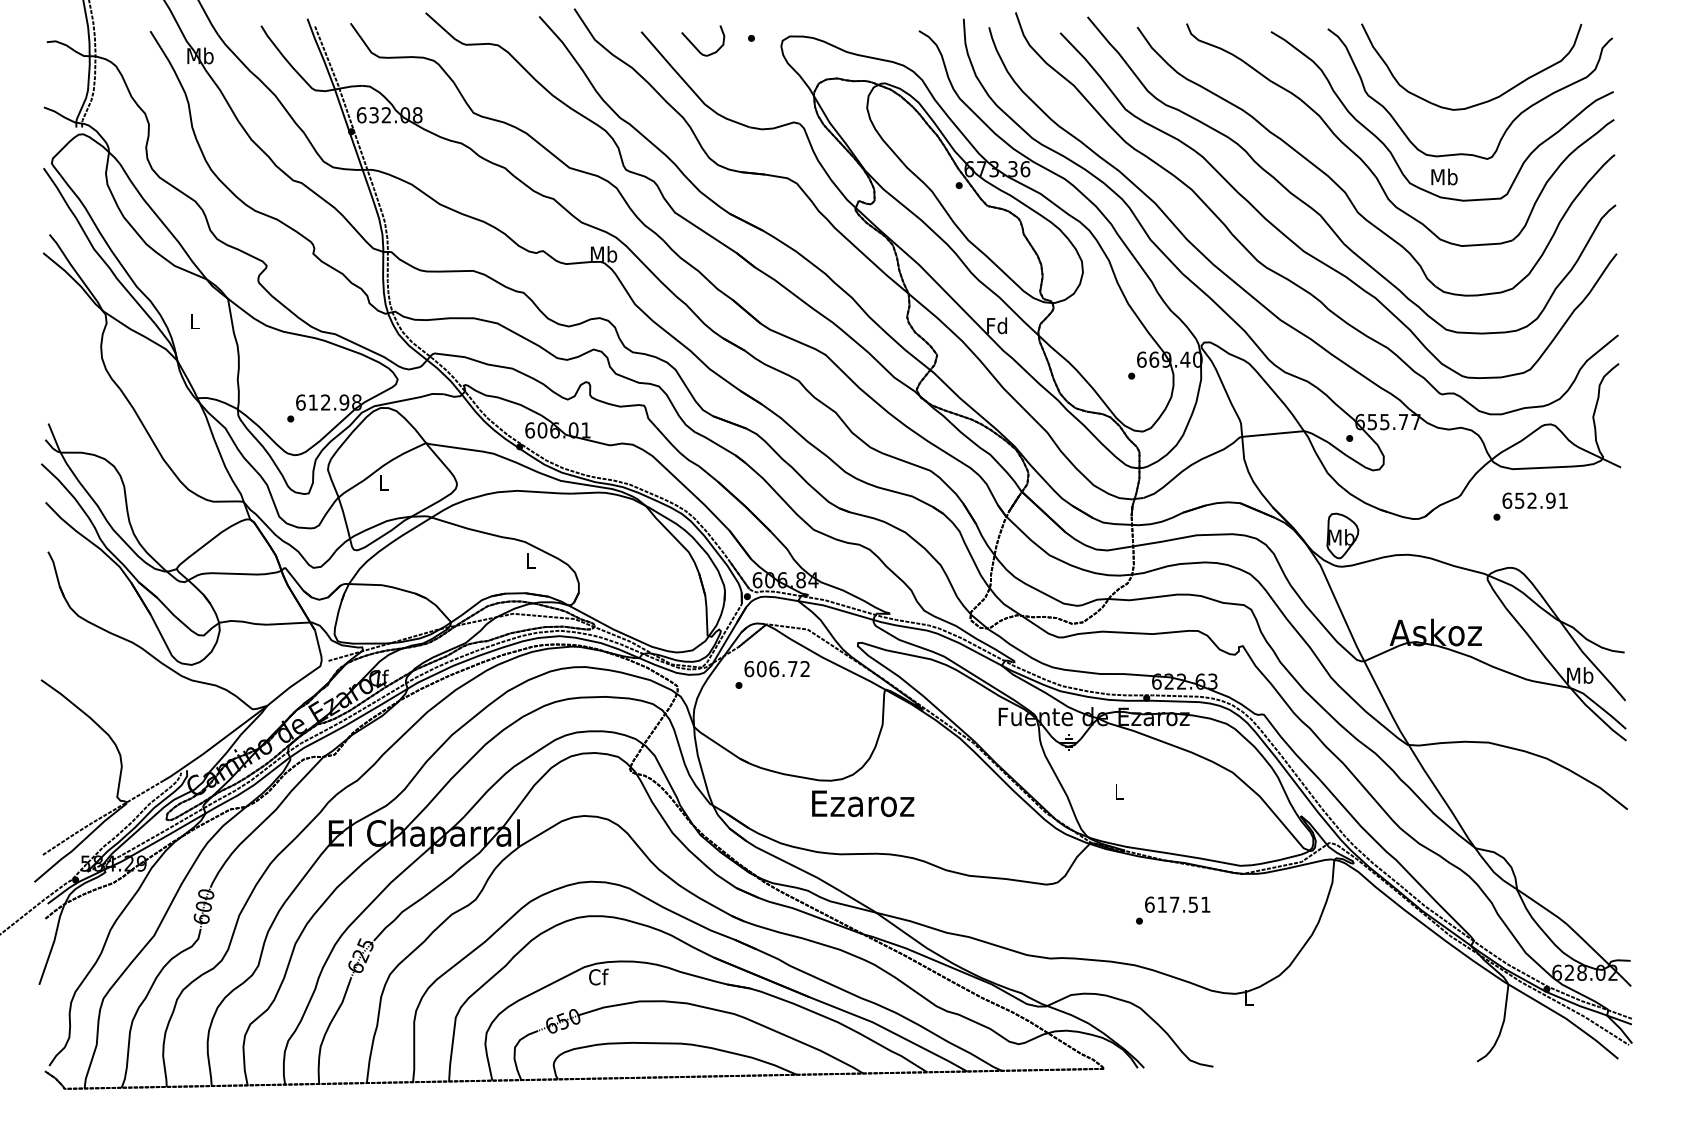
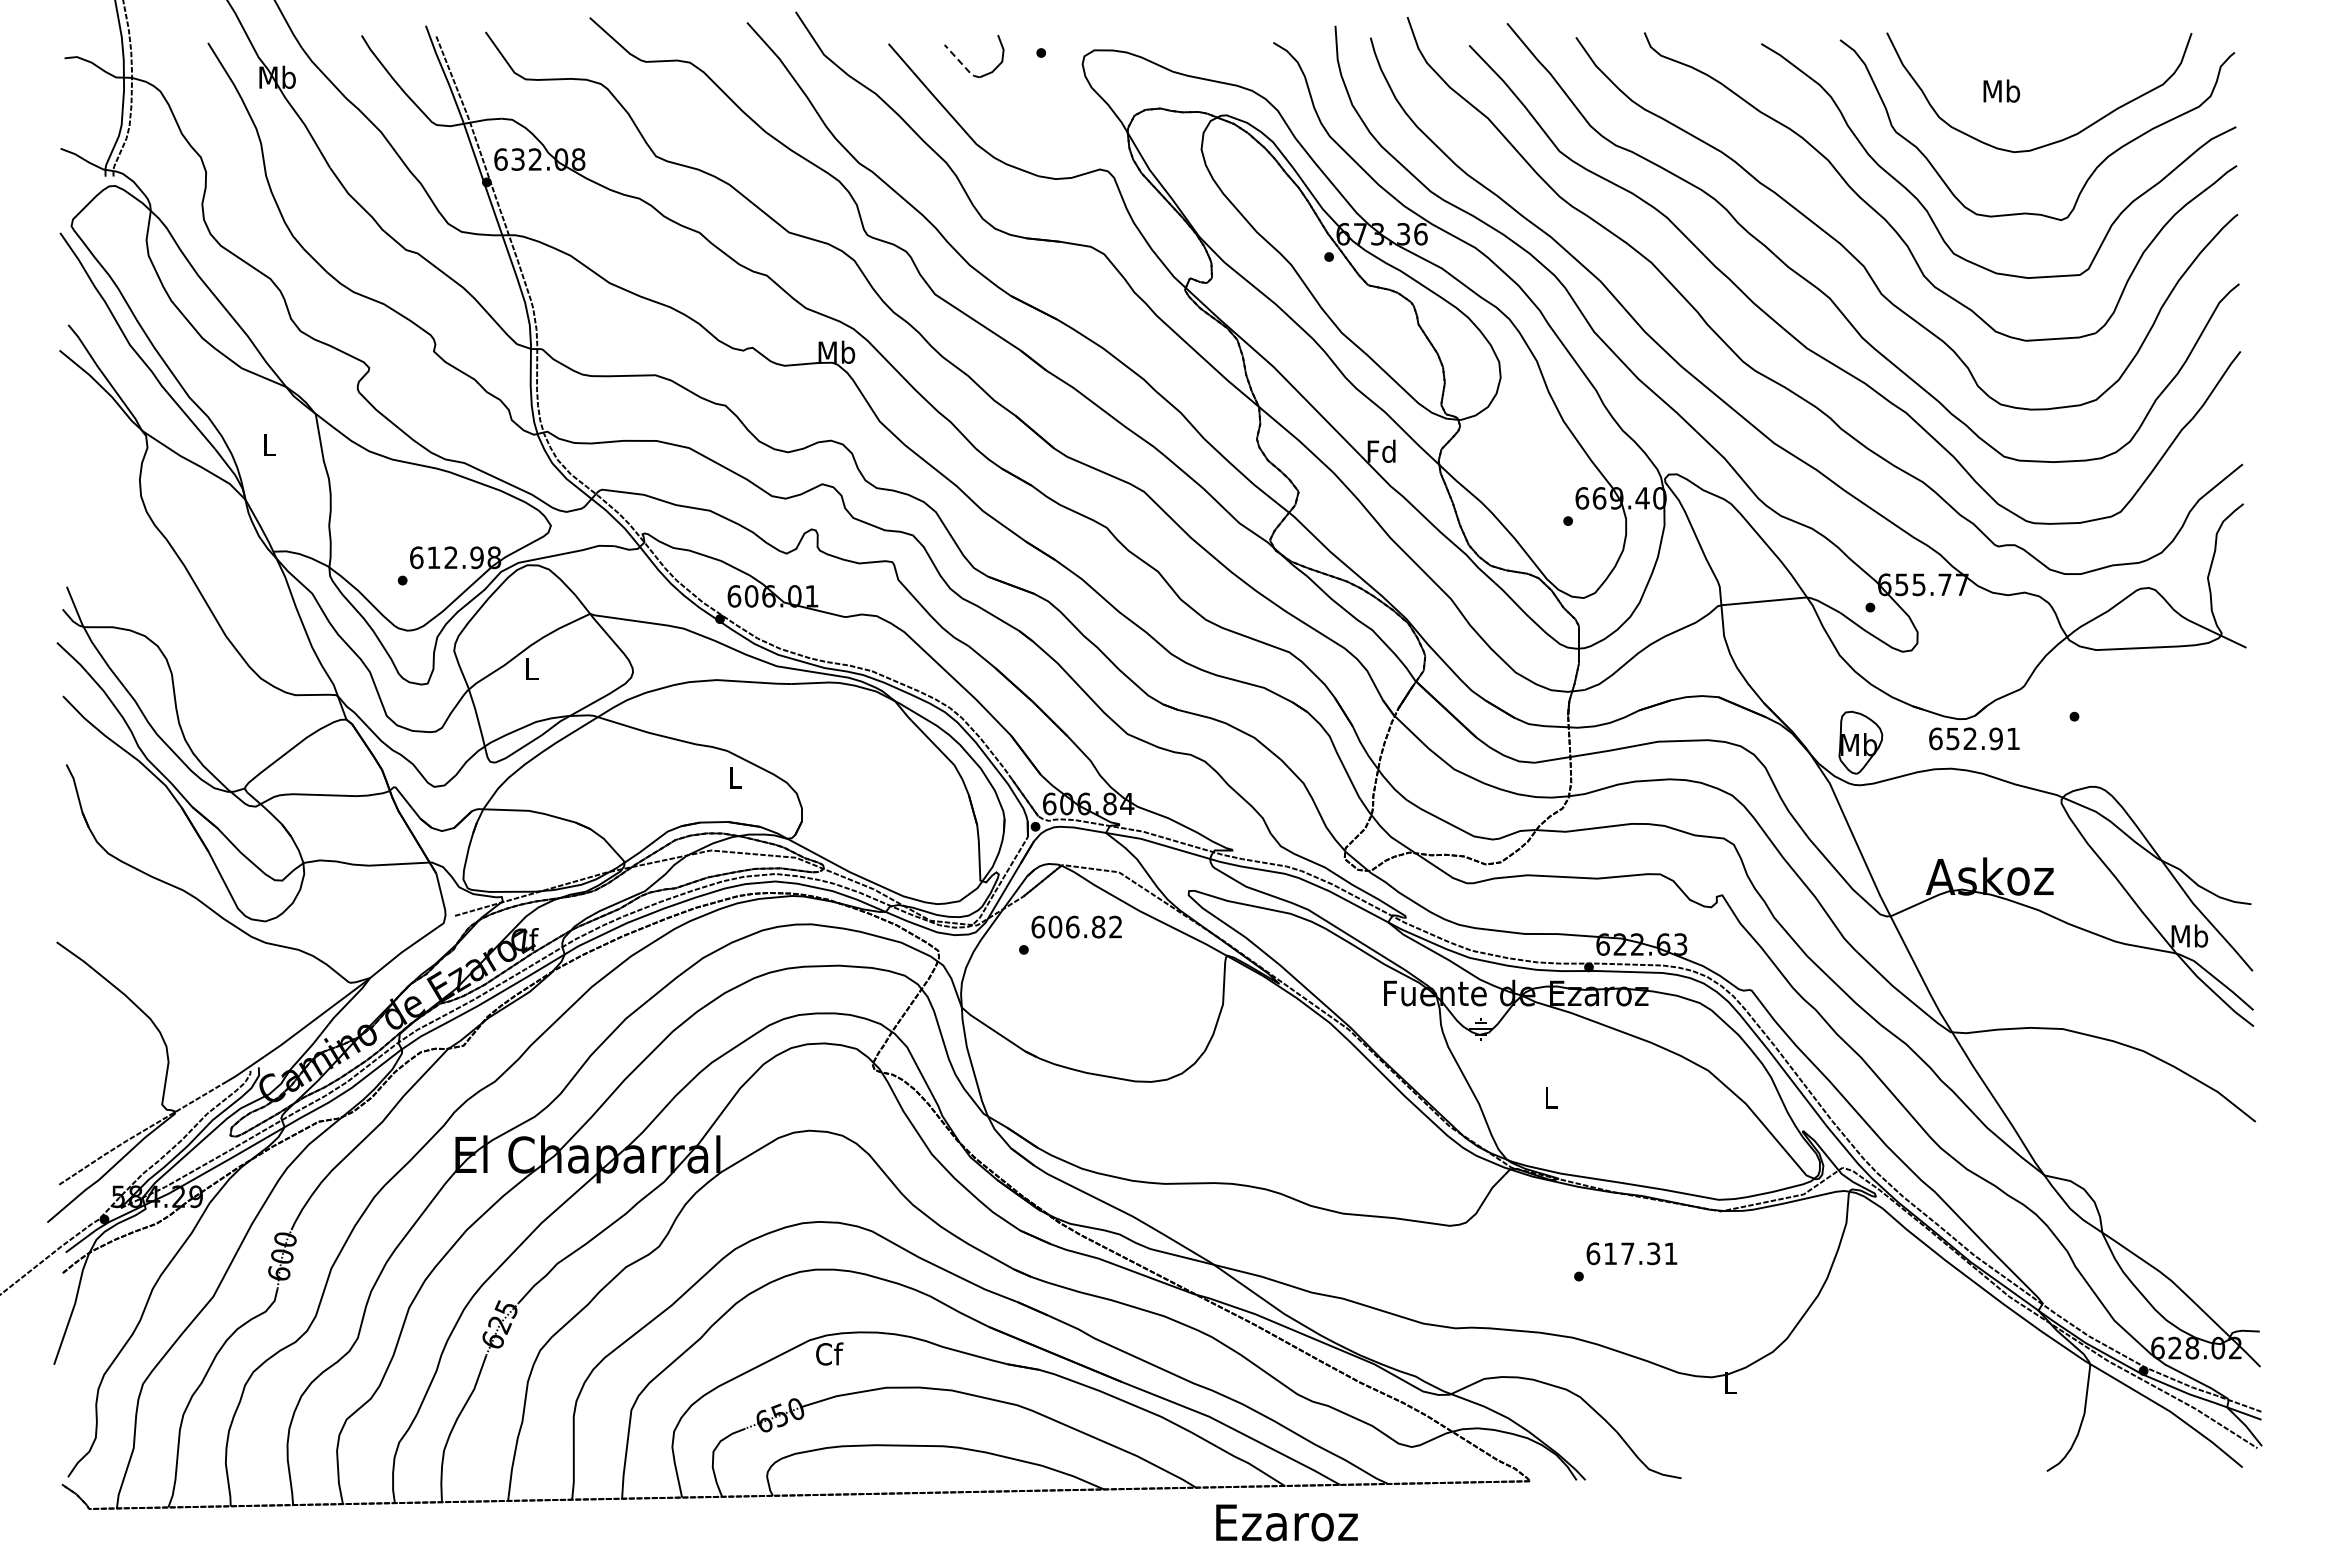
line: (693, 45) -> (961, 63), solid -> dashed
text: (1444, 176) -> (2001, 90), moved
text: (1535, 500) -> (1974, 738), moved
text: (792, 668) -> (1098, 926), 606.72 -> 606.82
text: (862, 803) -> (1286, 1522), moved
text: (1193, 904) -> (1653, 1253), 617.51 -> 617.31

